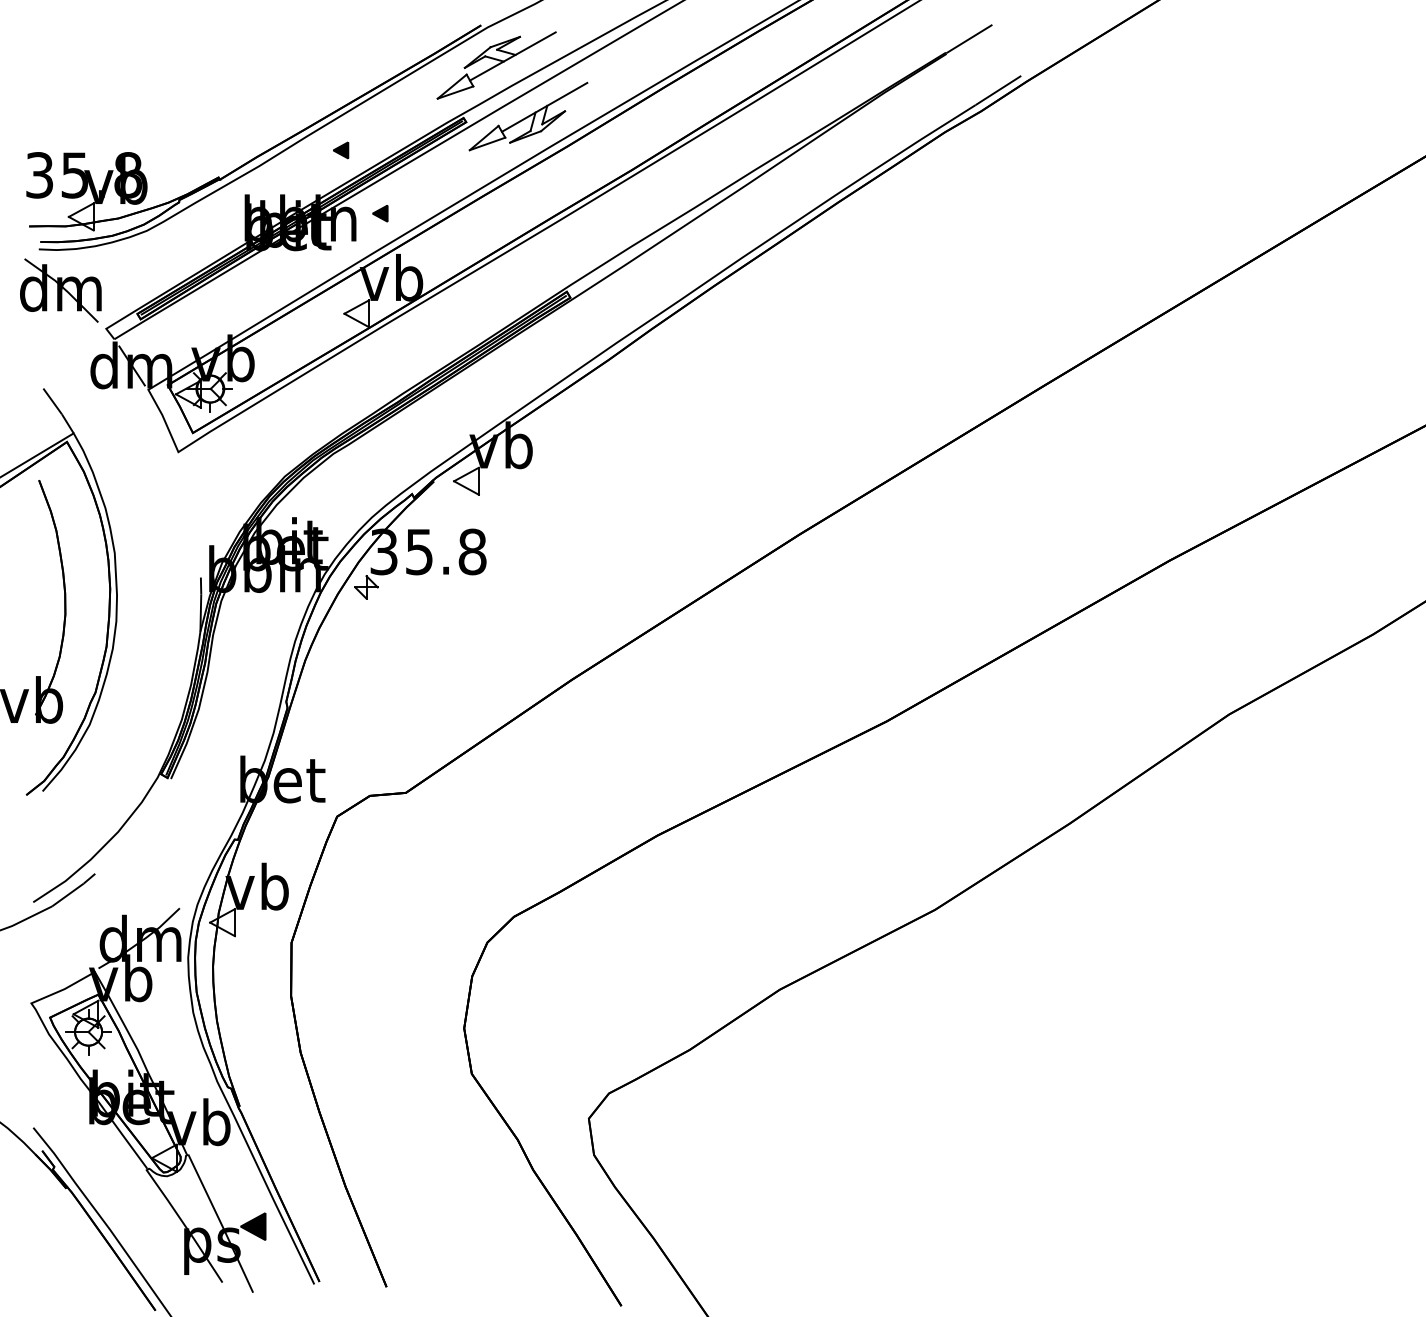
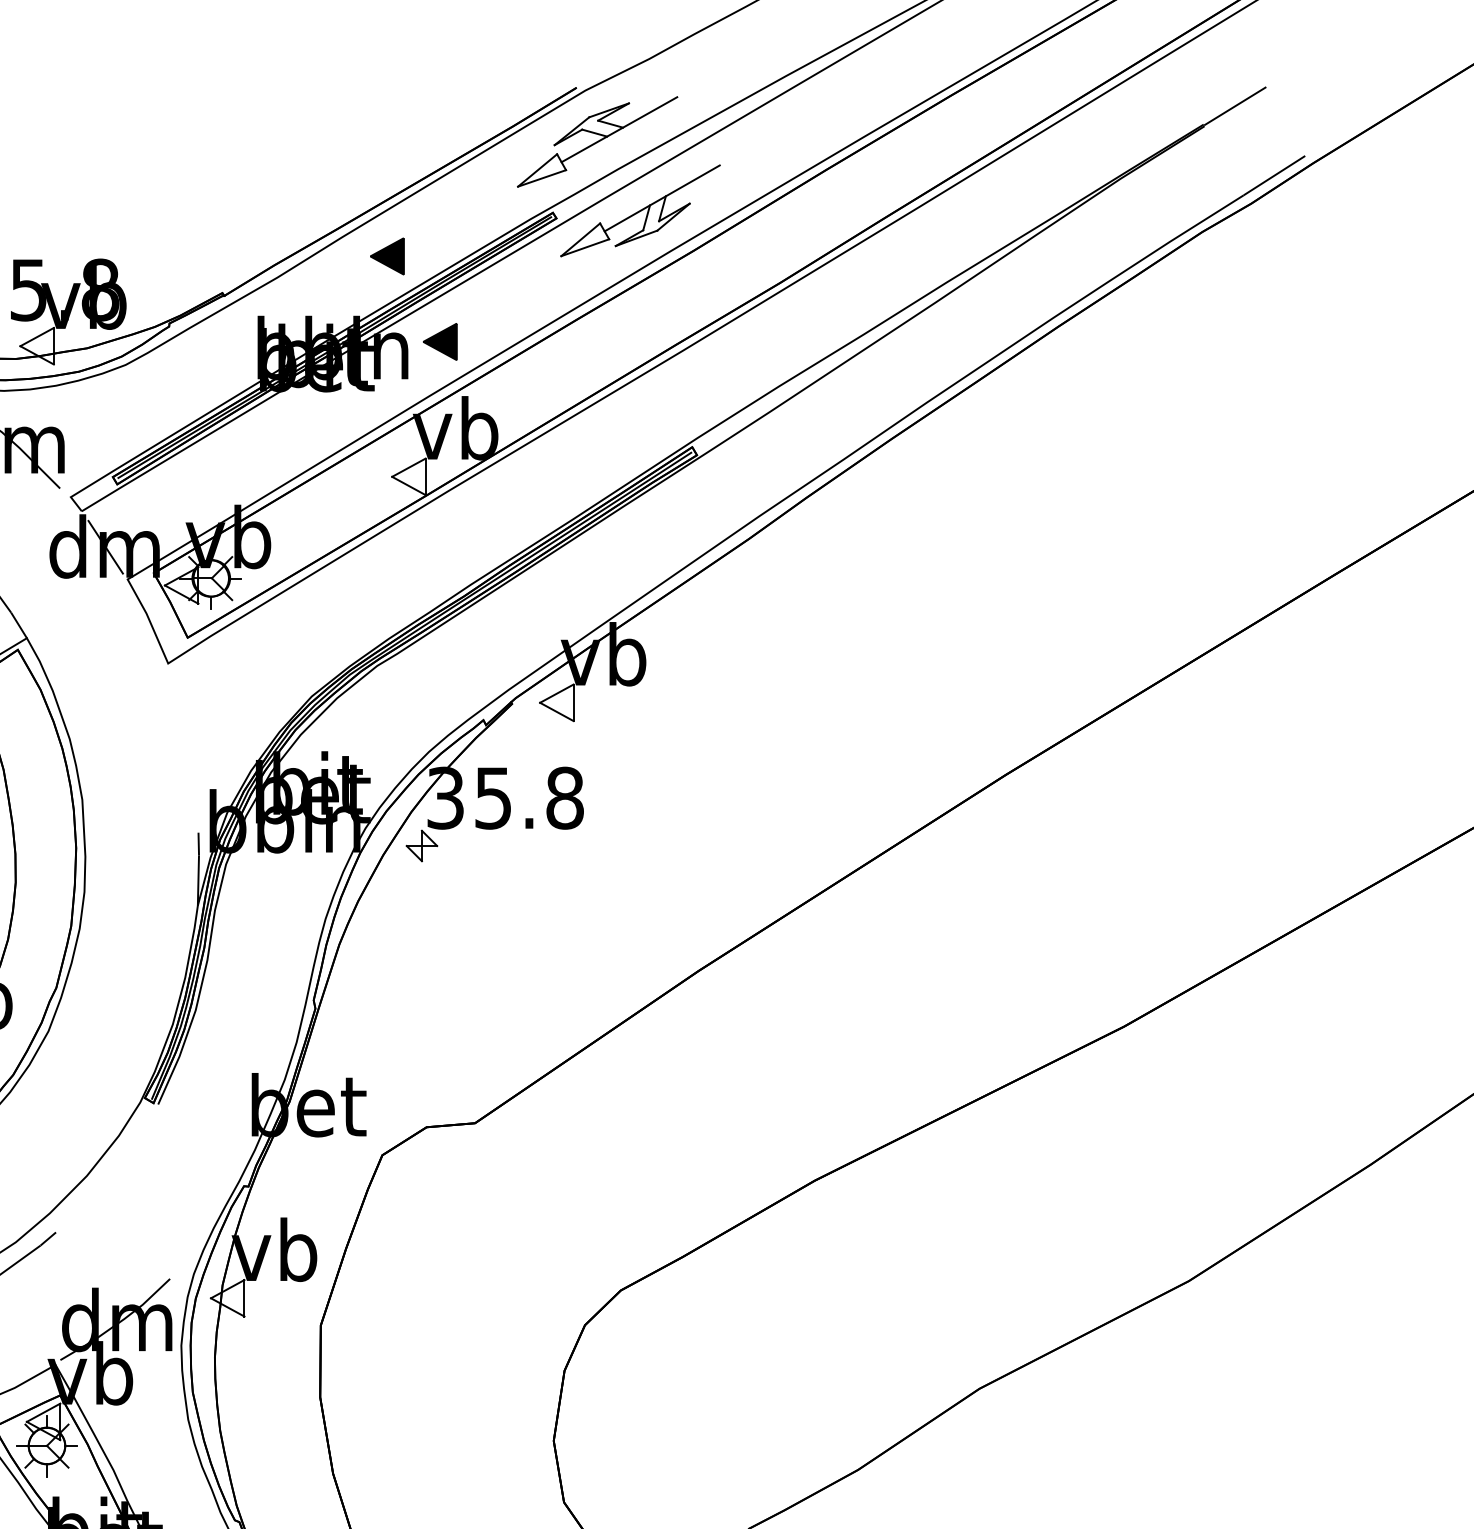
part: (340, 150) -> (386, 256), size x1.67
part: (380, 213) -> (440, 341), size x1.67

